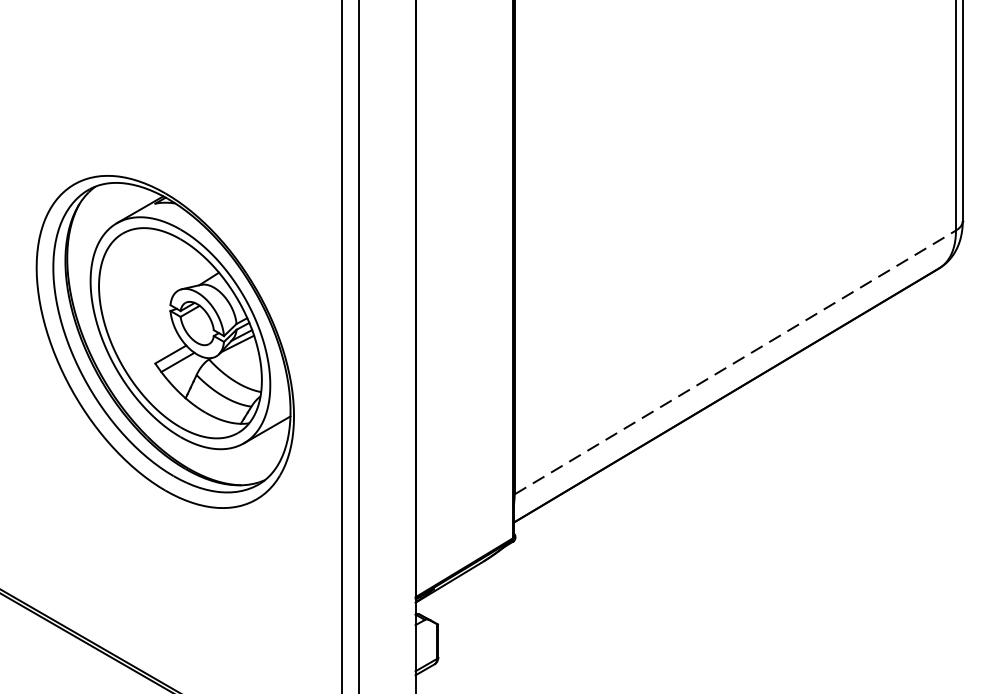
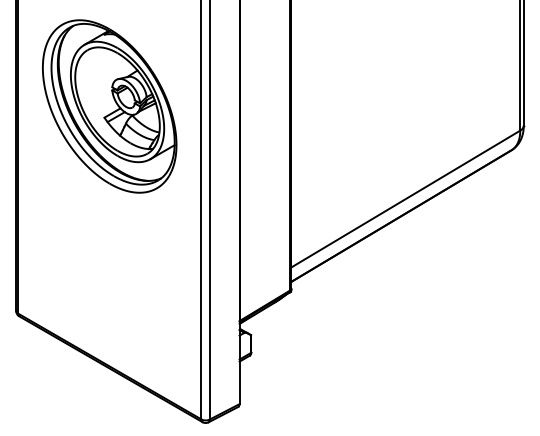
part: (164, 341) -> (109, 106), moved
line: (736, 361) -> (406, 198), dashed -> solid

